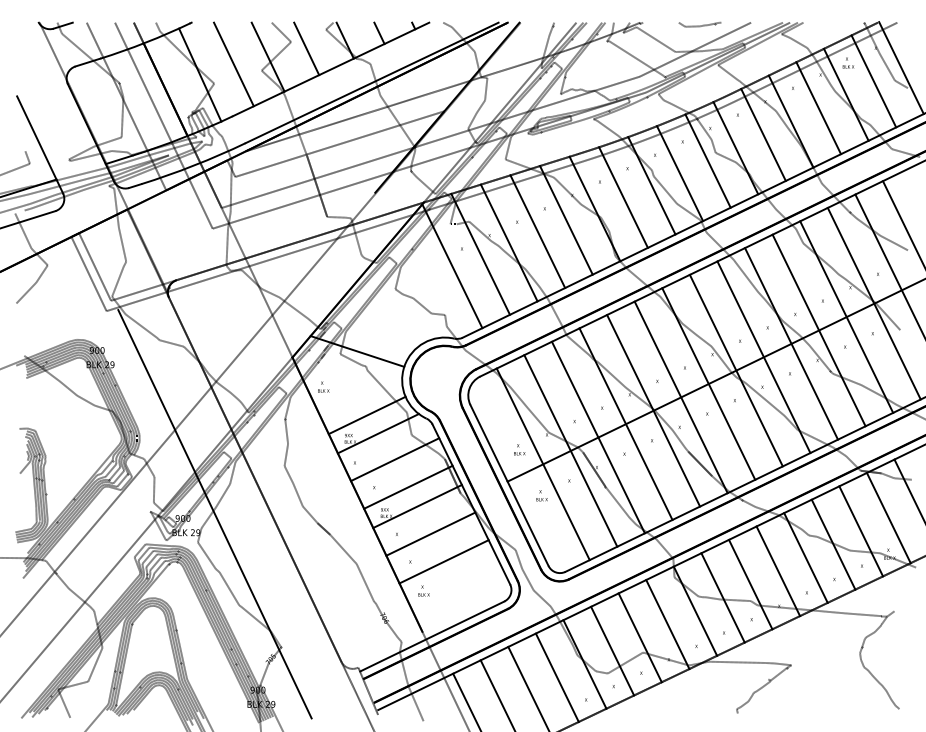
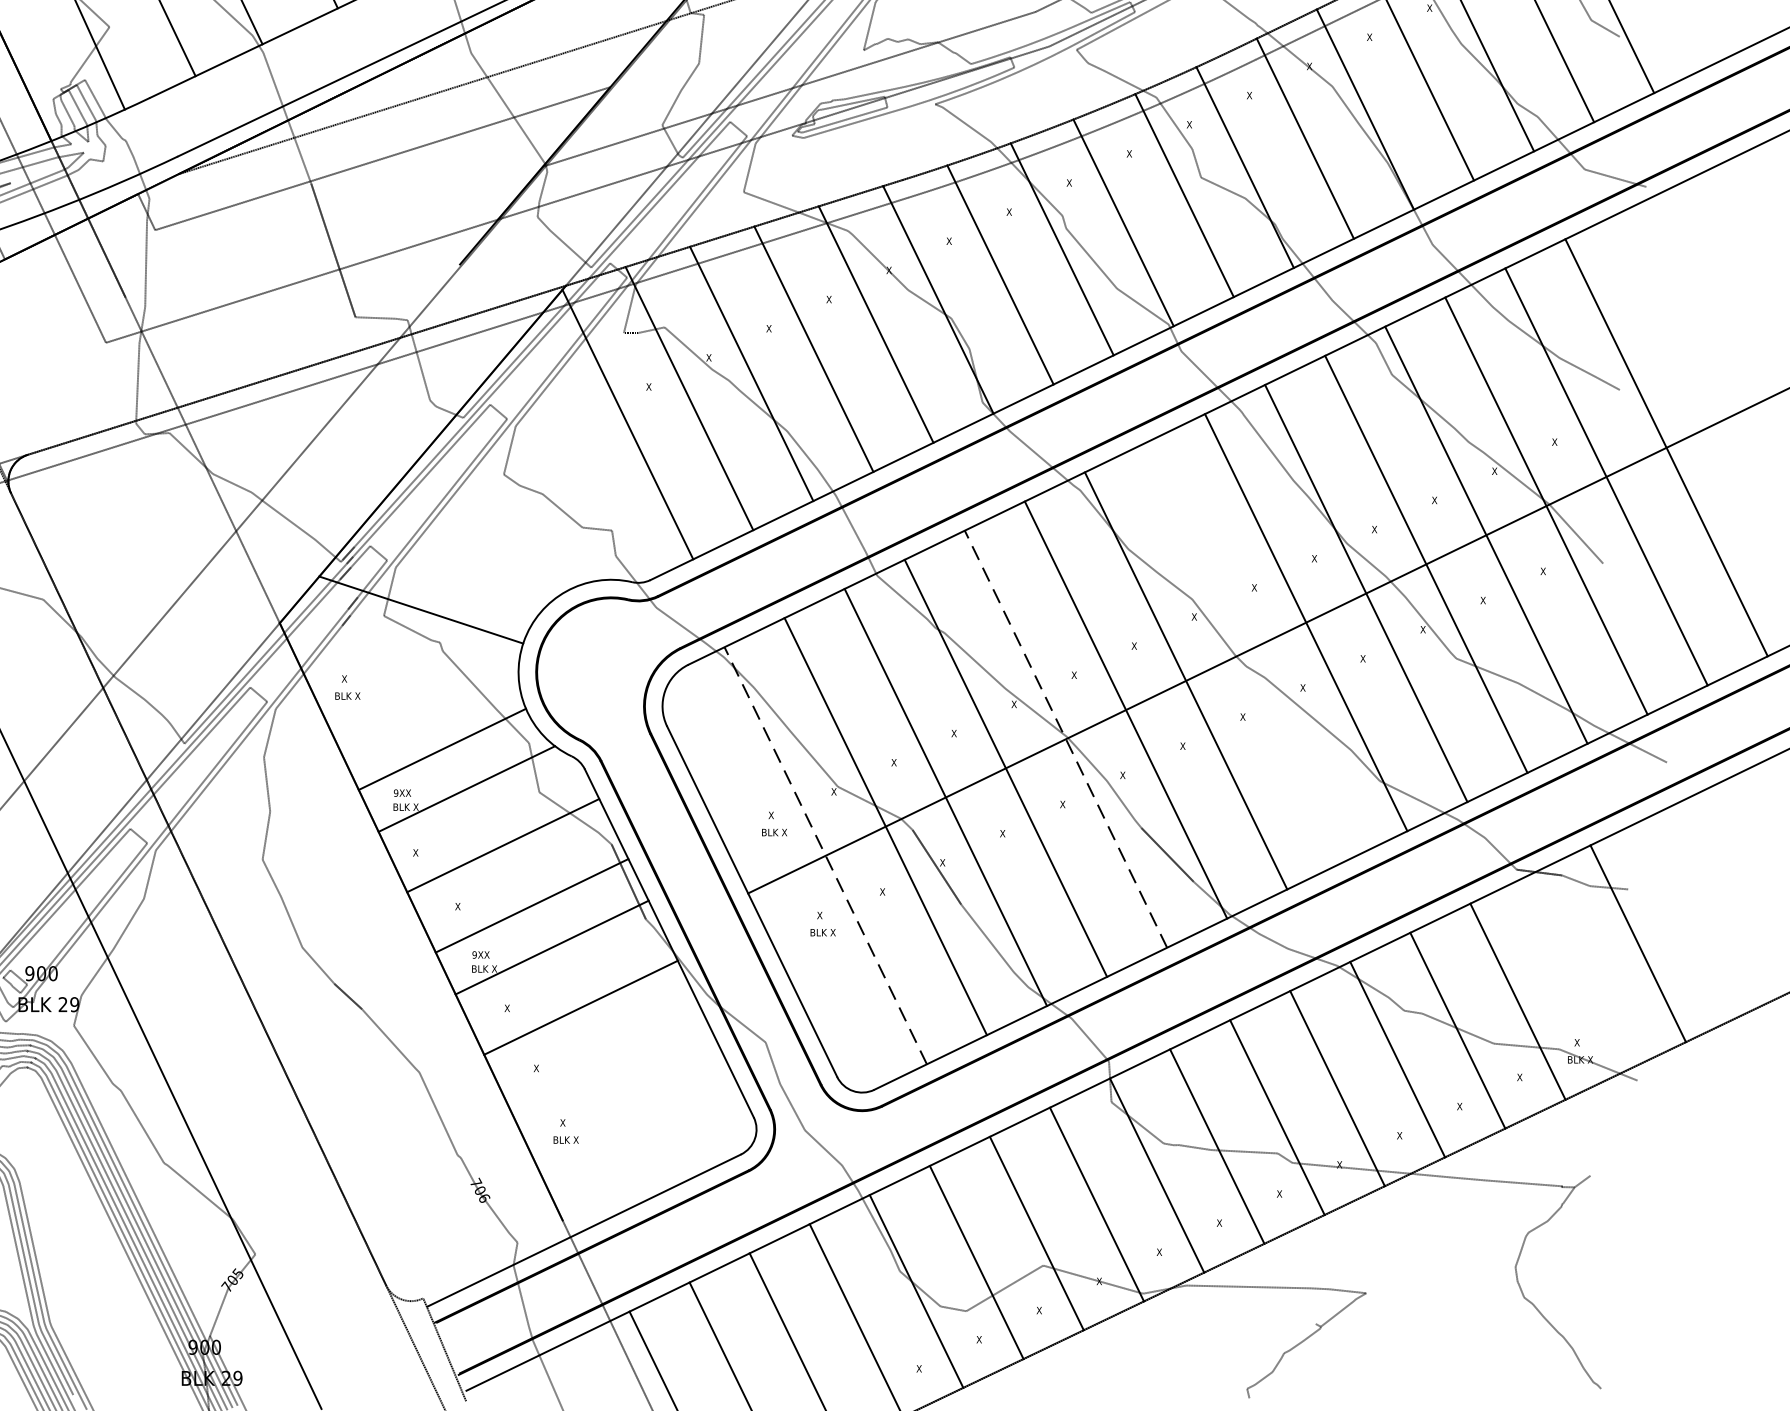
line: (317, 177) -> (334, 231), removed
line: (735, 370) -> (1244, 651), removed
line: (653, 410) -> (1065, 738), solid -> dashed
line: (543, 463) -> (826, 853), solid -> dashed
line: (888, 517) -> (1577, 971), removed
line: (443, 561) -> (608, 1067), removed

